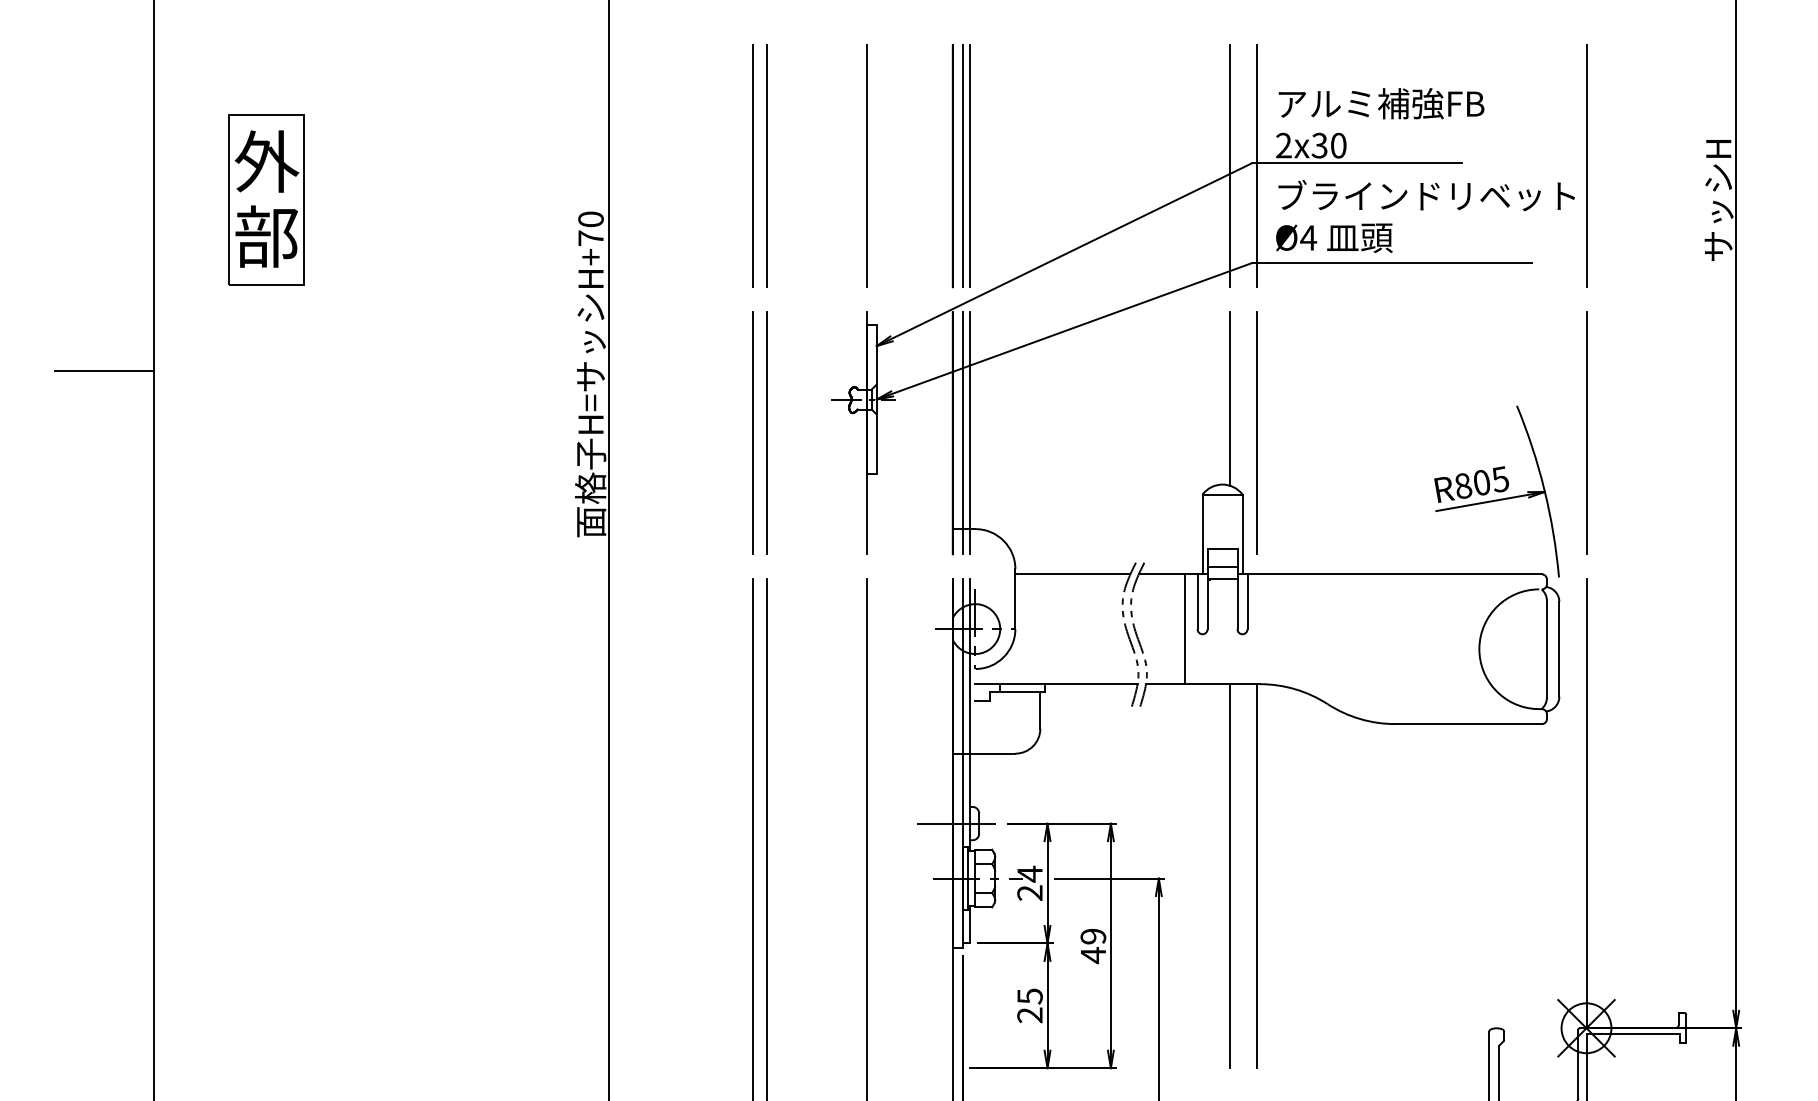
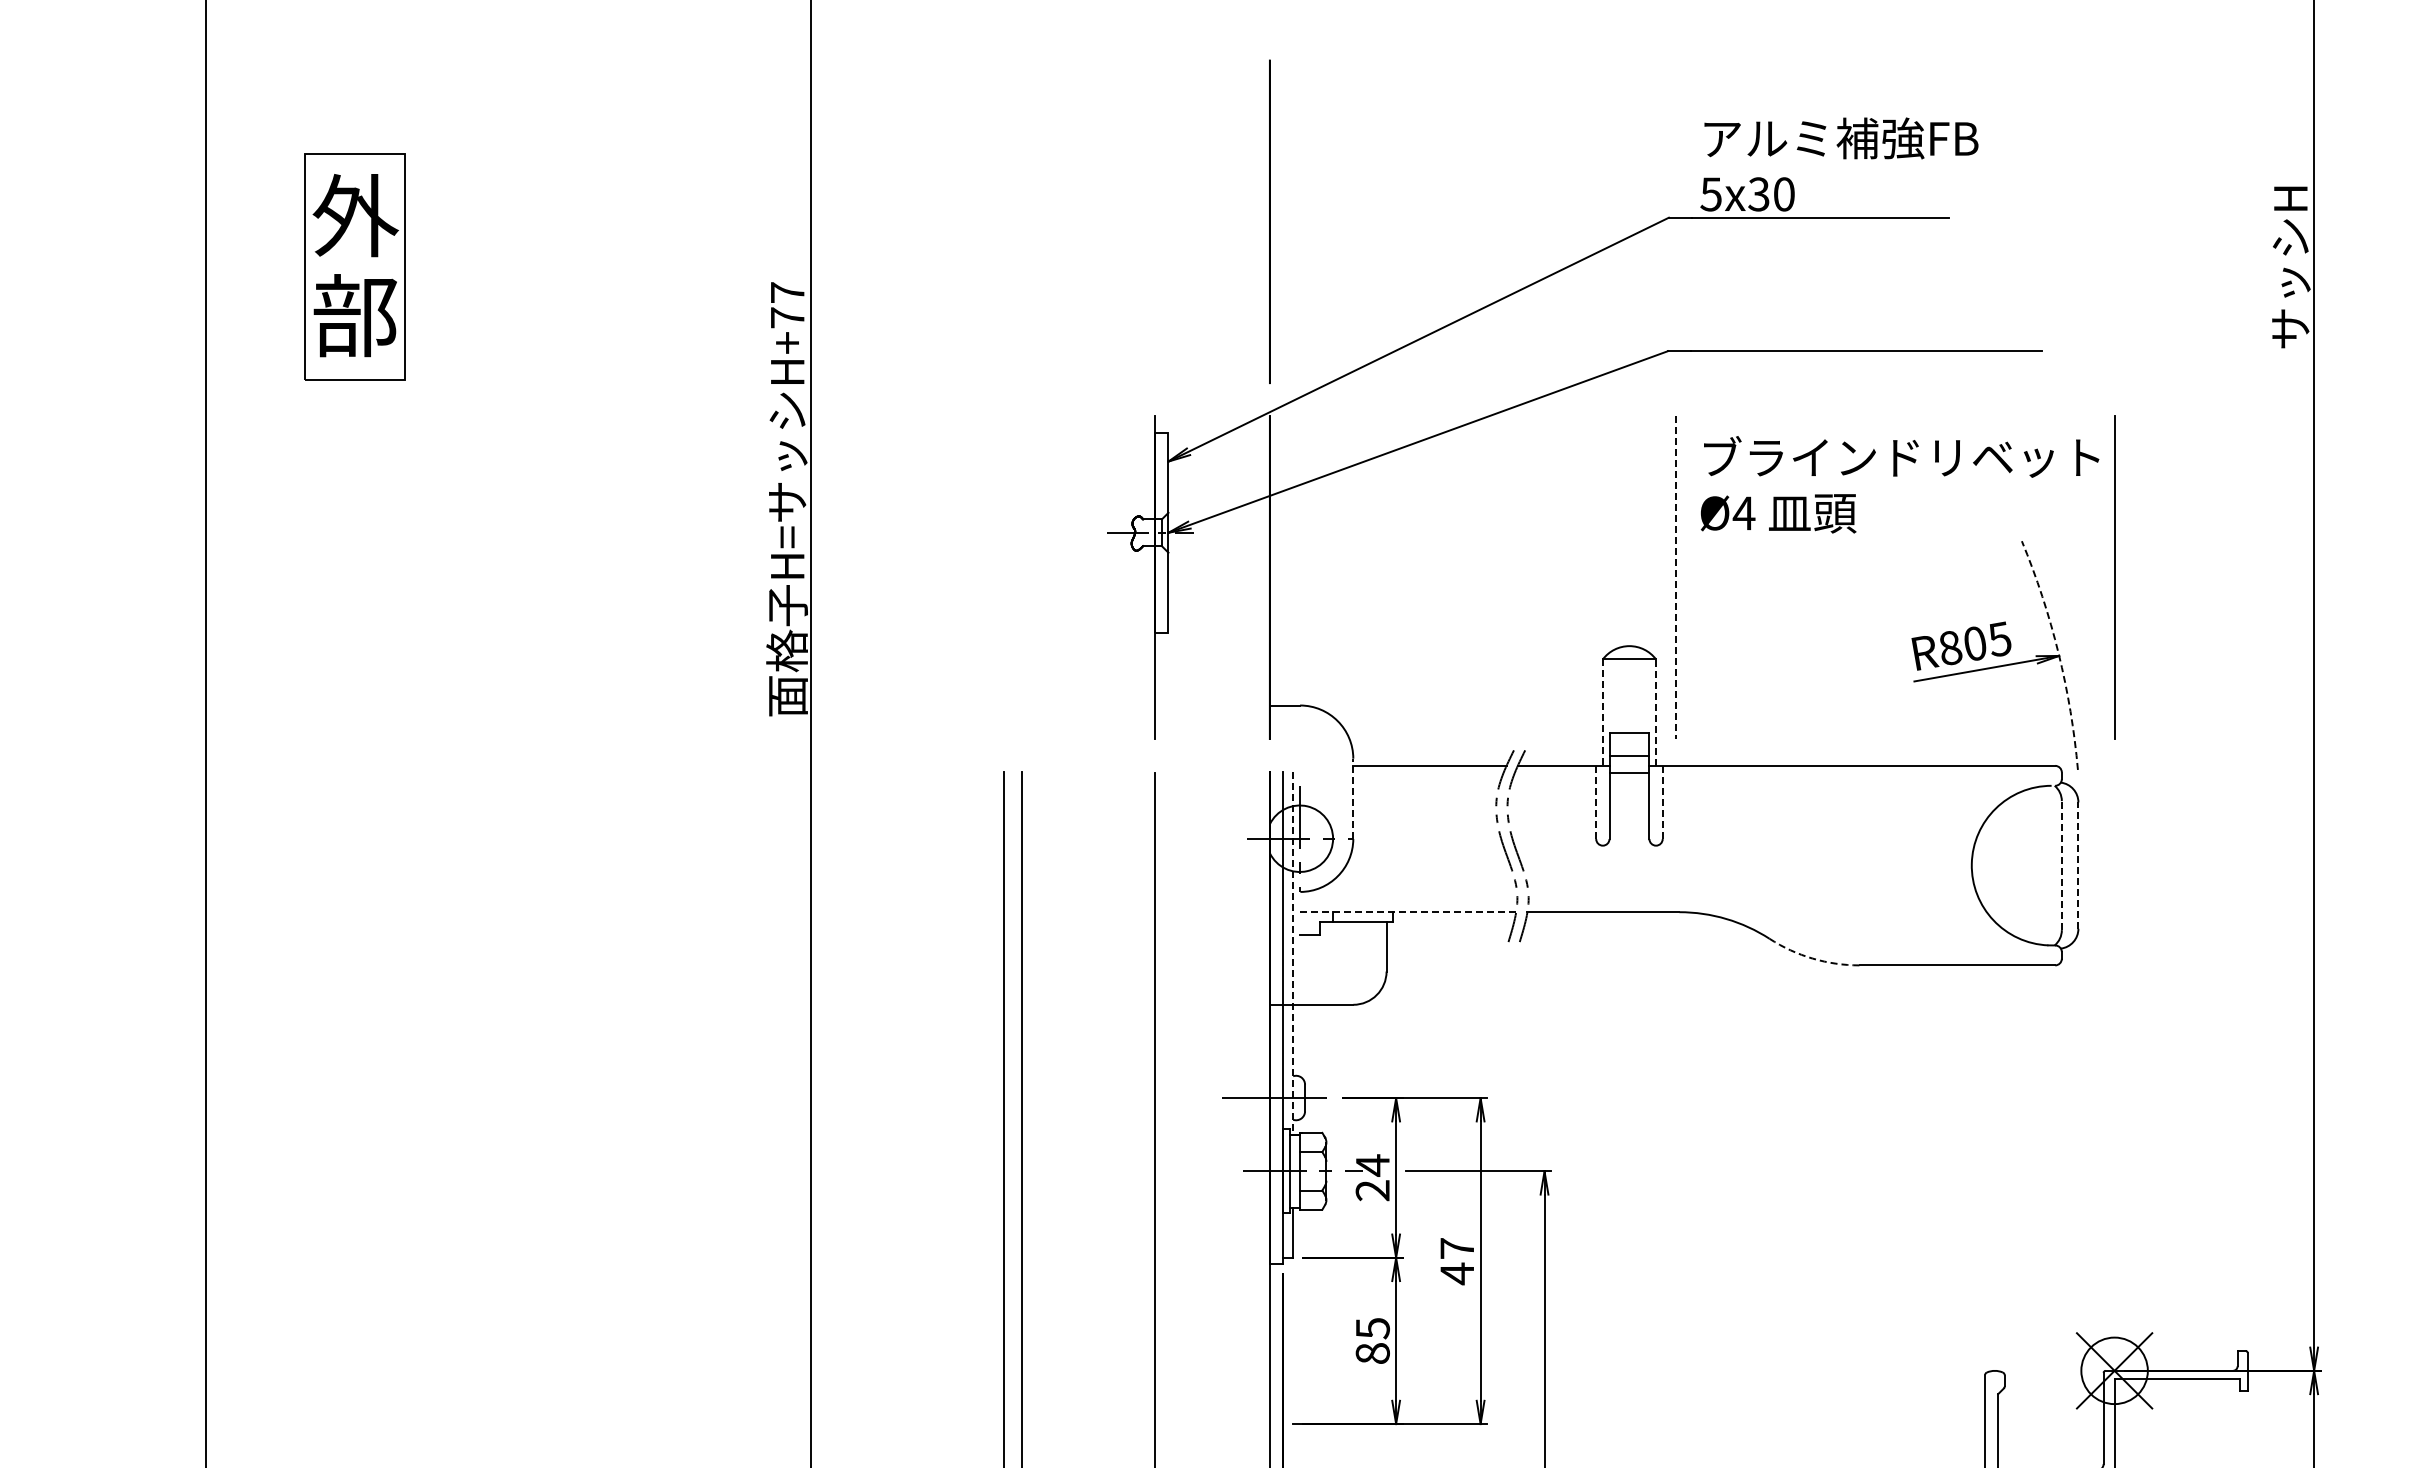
text: (1283, 145) -> (1710, 194), 2x30 -> 5x30
line: (752, 166) -> (1003, 221), removed
line: (767, 166) -> (1022, 221), removed
line: (866, 166) -> (1155, 221), removed
line: (963, 166) -> (1283, 221), removed
line: (970, 166) -> (1293, 221), removed
line: (1230, 166) -> (1639, 221), removed
line: (1257, 166) -> (1675, 221), removed
line: (1586, 166) -> (2114, 221), removed
text: (1425, 216) -> (1899, 484), moved
text: (590, 219) -> (787, 292), H+70 -> H+77
line: (104, 371) -> (138, 495), removed
line: (1230, 398) -> (1639, 531), removed
line: (752, 433) -> (1003, 577), removed
line: (767, 433) -> (1022, 577), removed
line: (963, 433) -> (1283, 577), removed
line: (970, 433) -> (1293, 577), removed
line: (1257, 433) -> (1675, 578), solid -> dashed
arc: (1544, 490) -> (2058, 653), solid -> dashed
line: (1242, 534) -> (1656, 712), solid -> dashed
line: (1202, 535) -> (1602, 713), solid -> dashed
line: (1015, 598) -> (1353, 798), solid -> dashed
line: (1197, 601) -> (1596, 802), solid -> dashed
line: (1247, 601) -> (1662, 802), solid -> dashed
line: (1185, 628) -> (1579, 838), removed
line: (1546, 649) -> (2061, 865), solid -> dashed
line: (1559, 649) -> (2078, 865), solid -> dashed
line: (1056, 684) -> (1408, 912), solid -> dashed
line: (970, 715) -> (1293, 953), solid -> dashed
arc: (1359, 718) -> (1812, 958), solid -> dashed
line: (1586, 803) -> (2114, 1071), removed
line: (1230, 876) -> (1639, 1168), removed
line: (1257, 876) -> (1675, 1168), removed
text: (1093, 936) -> (1457, 1248), 49 -> 47
text: (1029, 1015) -> (1372, 1353), 25 -> 85

